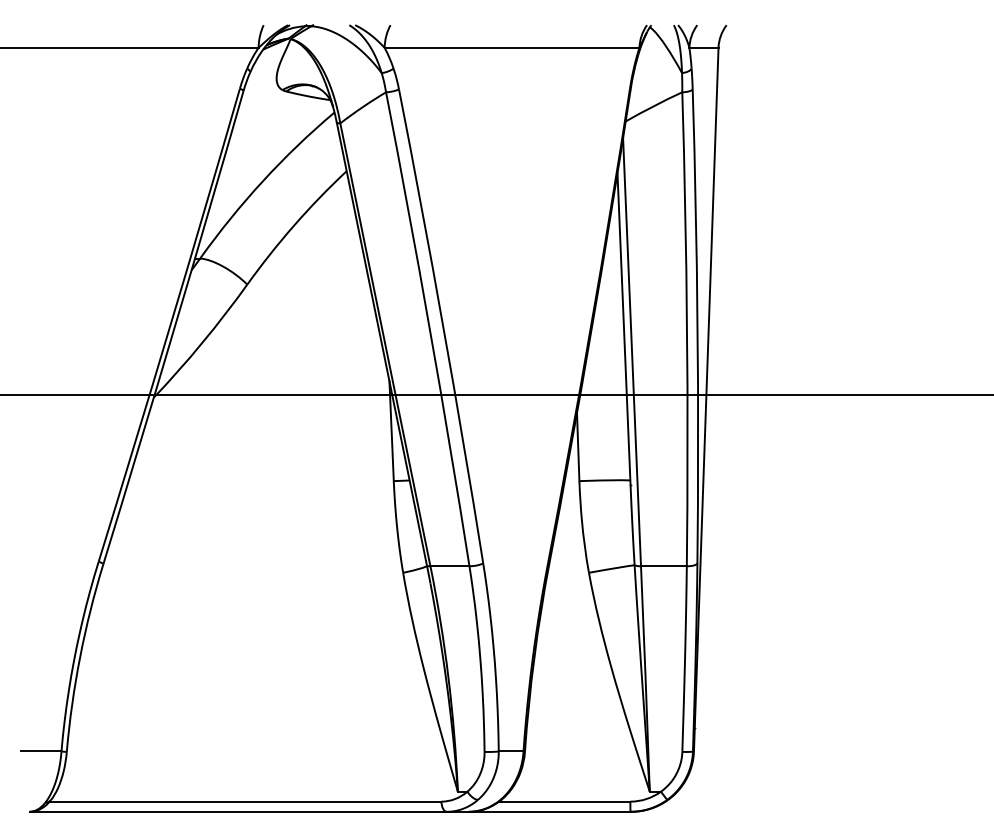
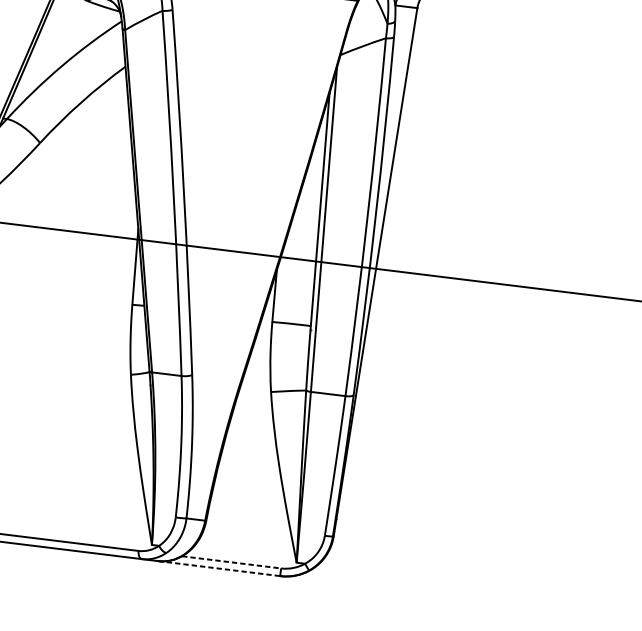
line: (564, 801) -> (231, 562), solid -> dashed
line: (549, 811) -> (219, 568), solid -> dashed

